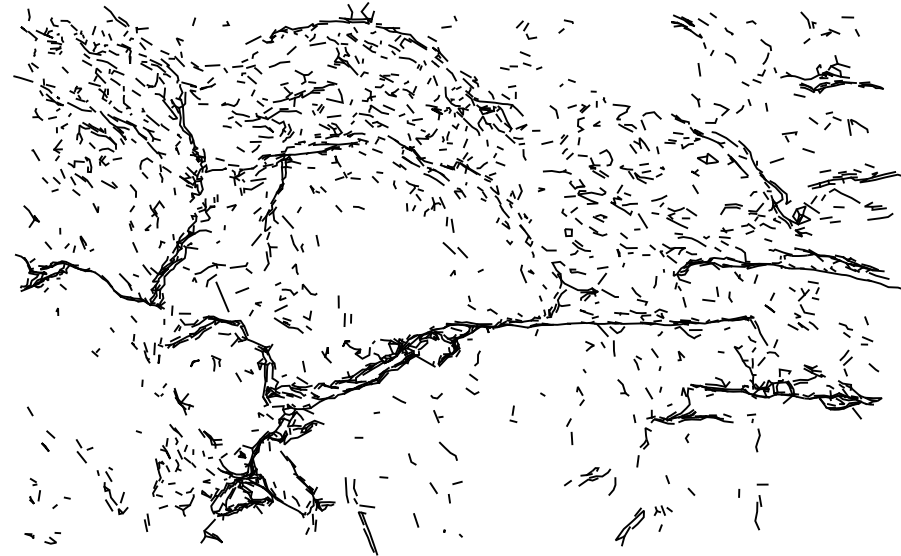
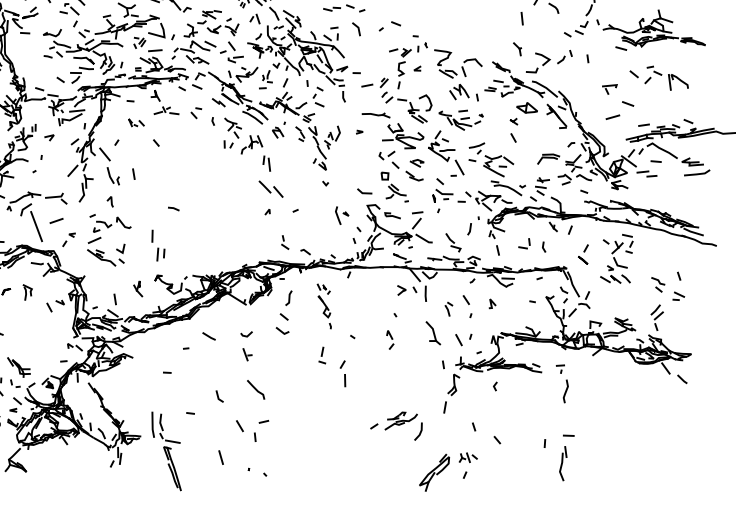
part: (567, 83) -> (389, 27), size x1.4
line: (554, 110) -> (356, 27), moved
line: (776, 160) -> (612, 117), moved
line: (358, 207) -> (173, 208), moved
part: (525, 234) -> (323, 305), moved
part: (710, 294) -> (524, 243), size x0.7
line: (873, 367) -> (681, 379), moved
part: (623, 387) -> (433, 333), size x1.4
part: (569, 431) -> (342, 373), moved

